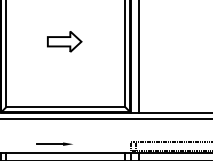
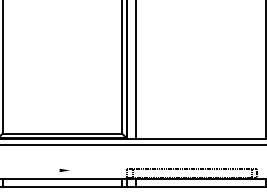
part: (63, 41) -> (60, 67), removed
line: (49, 144) -> (46, 170), removed

